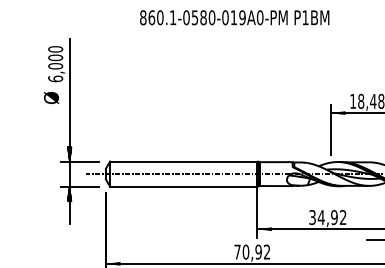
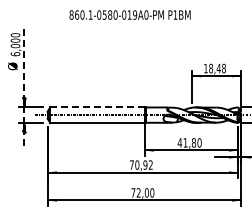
line: (69, 132) -> (24, 88), solid -> dashed
line: (182, 162) -> (96, 107), solid -> dashed
text: (327, 216) -> (189, 142), 34,92 -> 41,80

